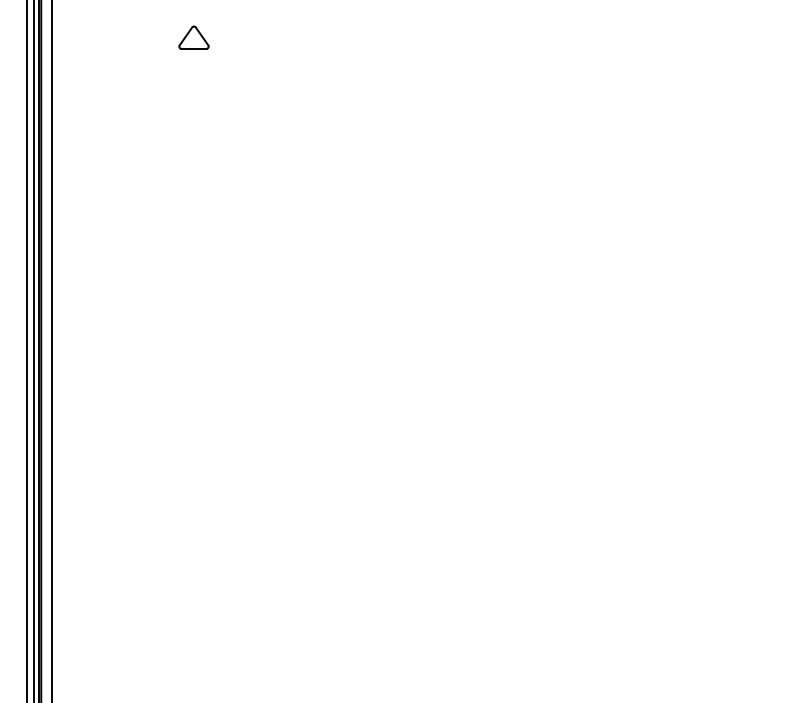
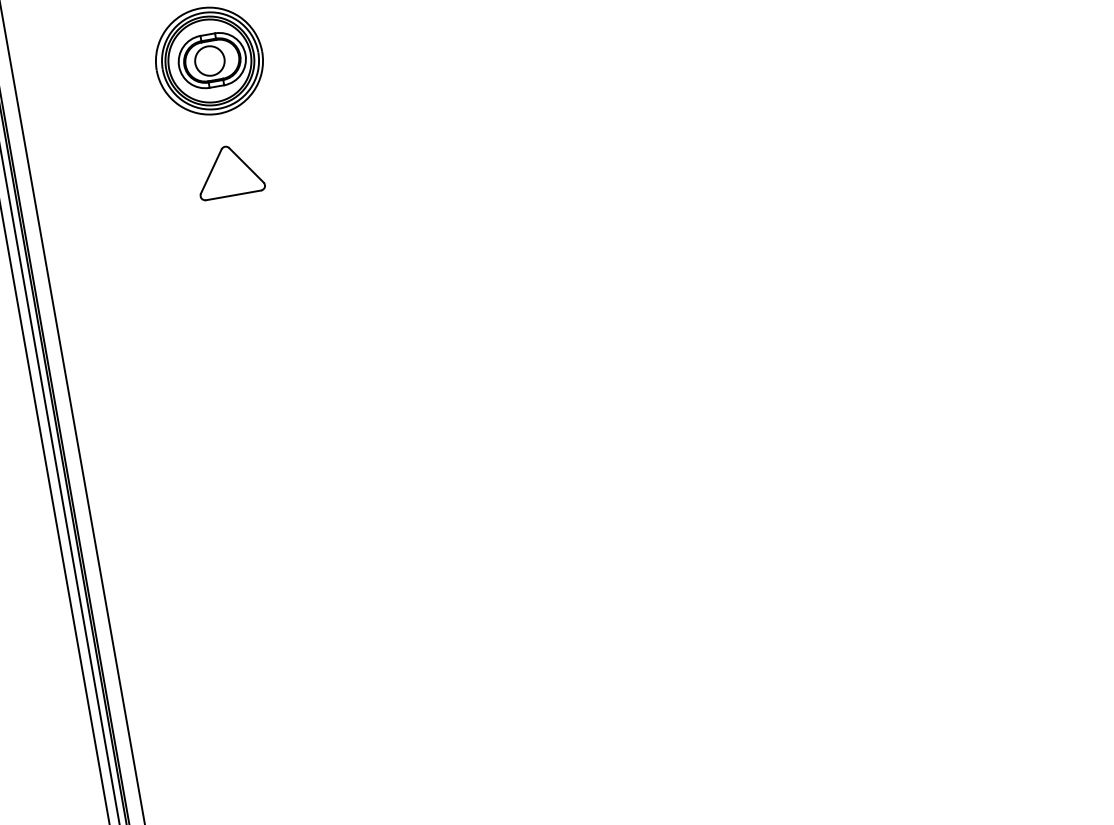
part: (193, 37) -> (228, 170), size x1.6

